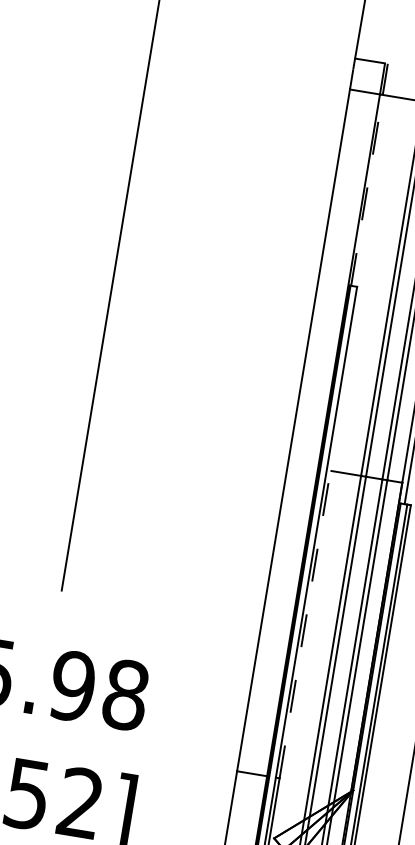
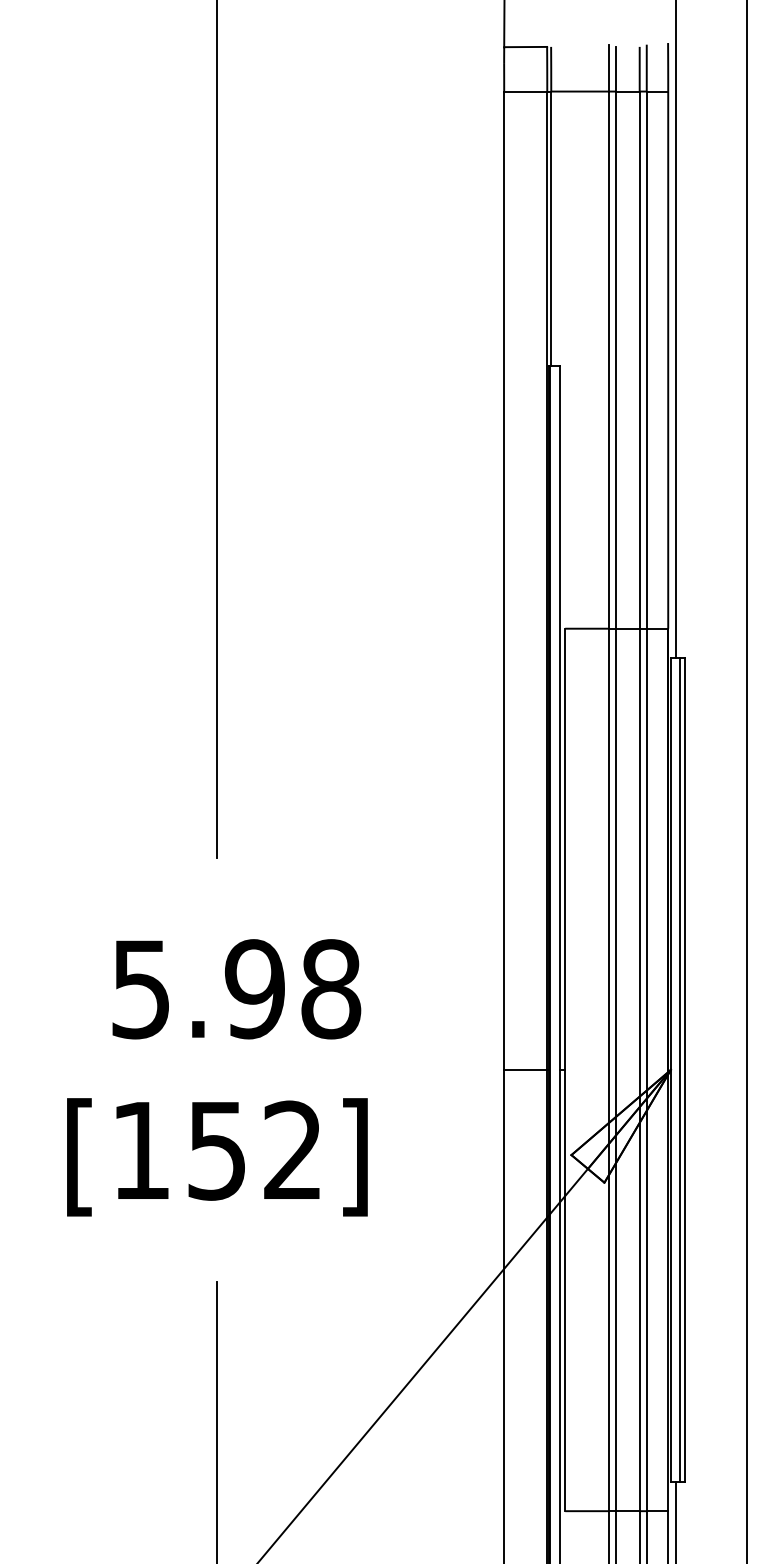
line: (367, 190) -> (551, 228), dashed -> solid
line: (305, 624) -> (565, 849), dashed -> solid

